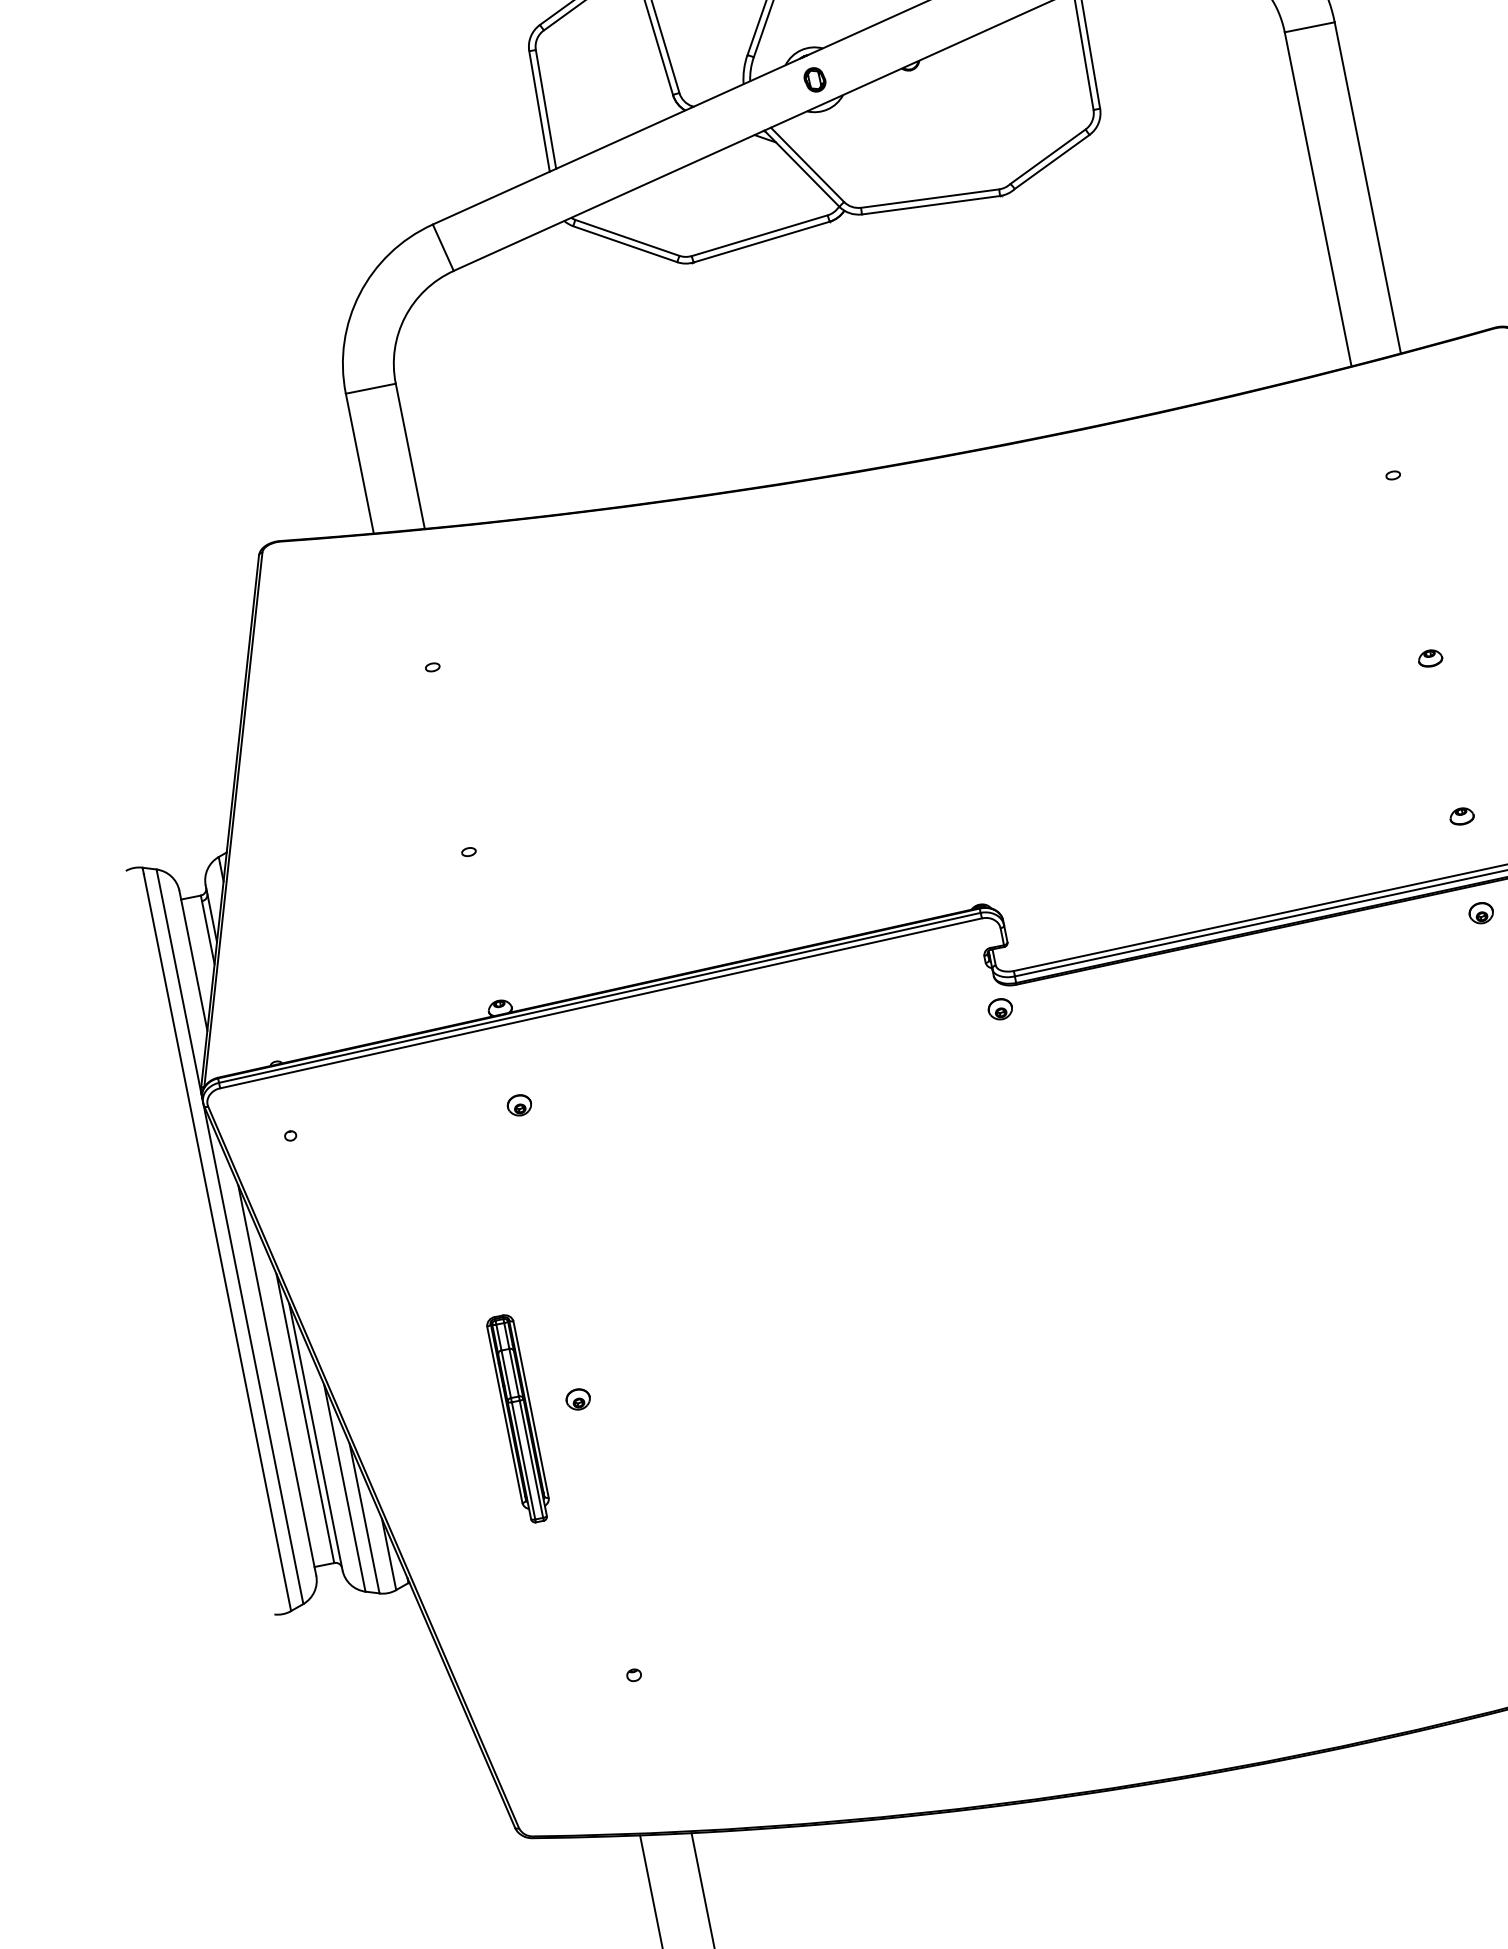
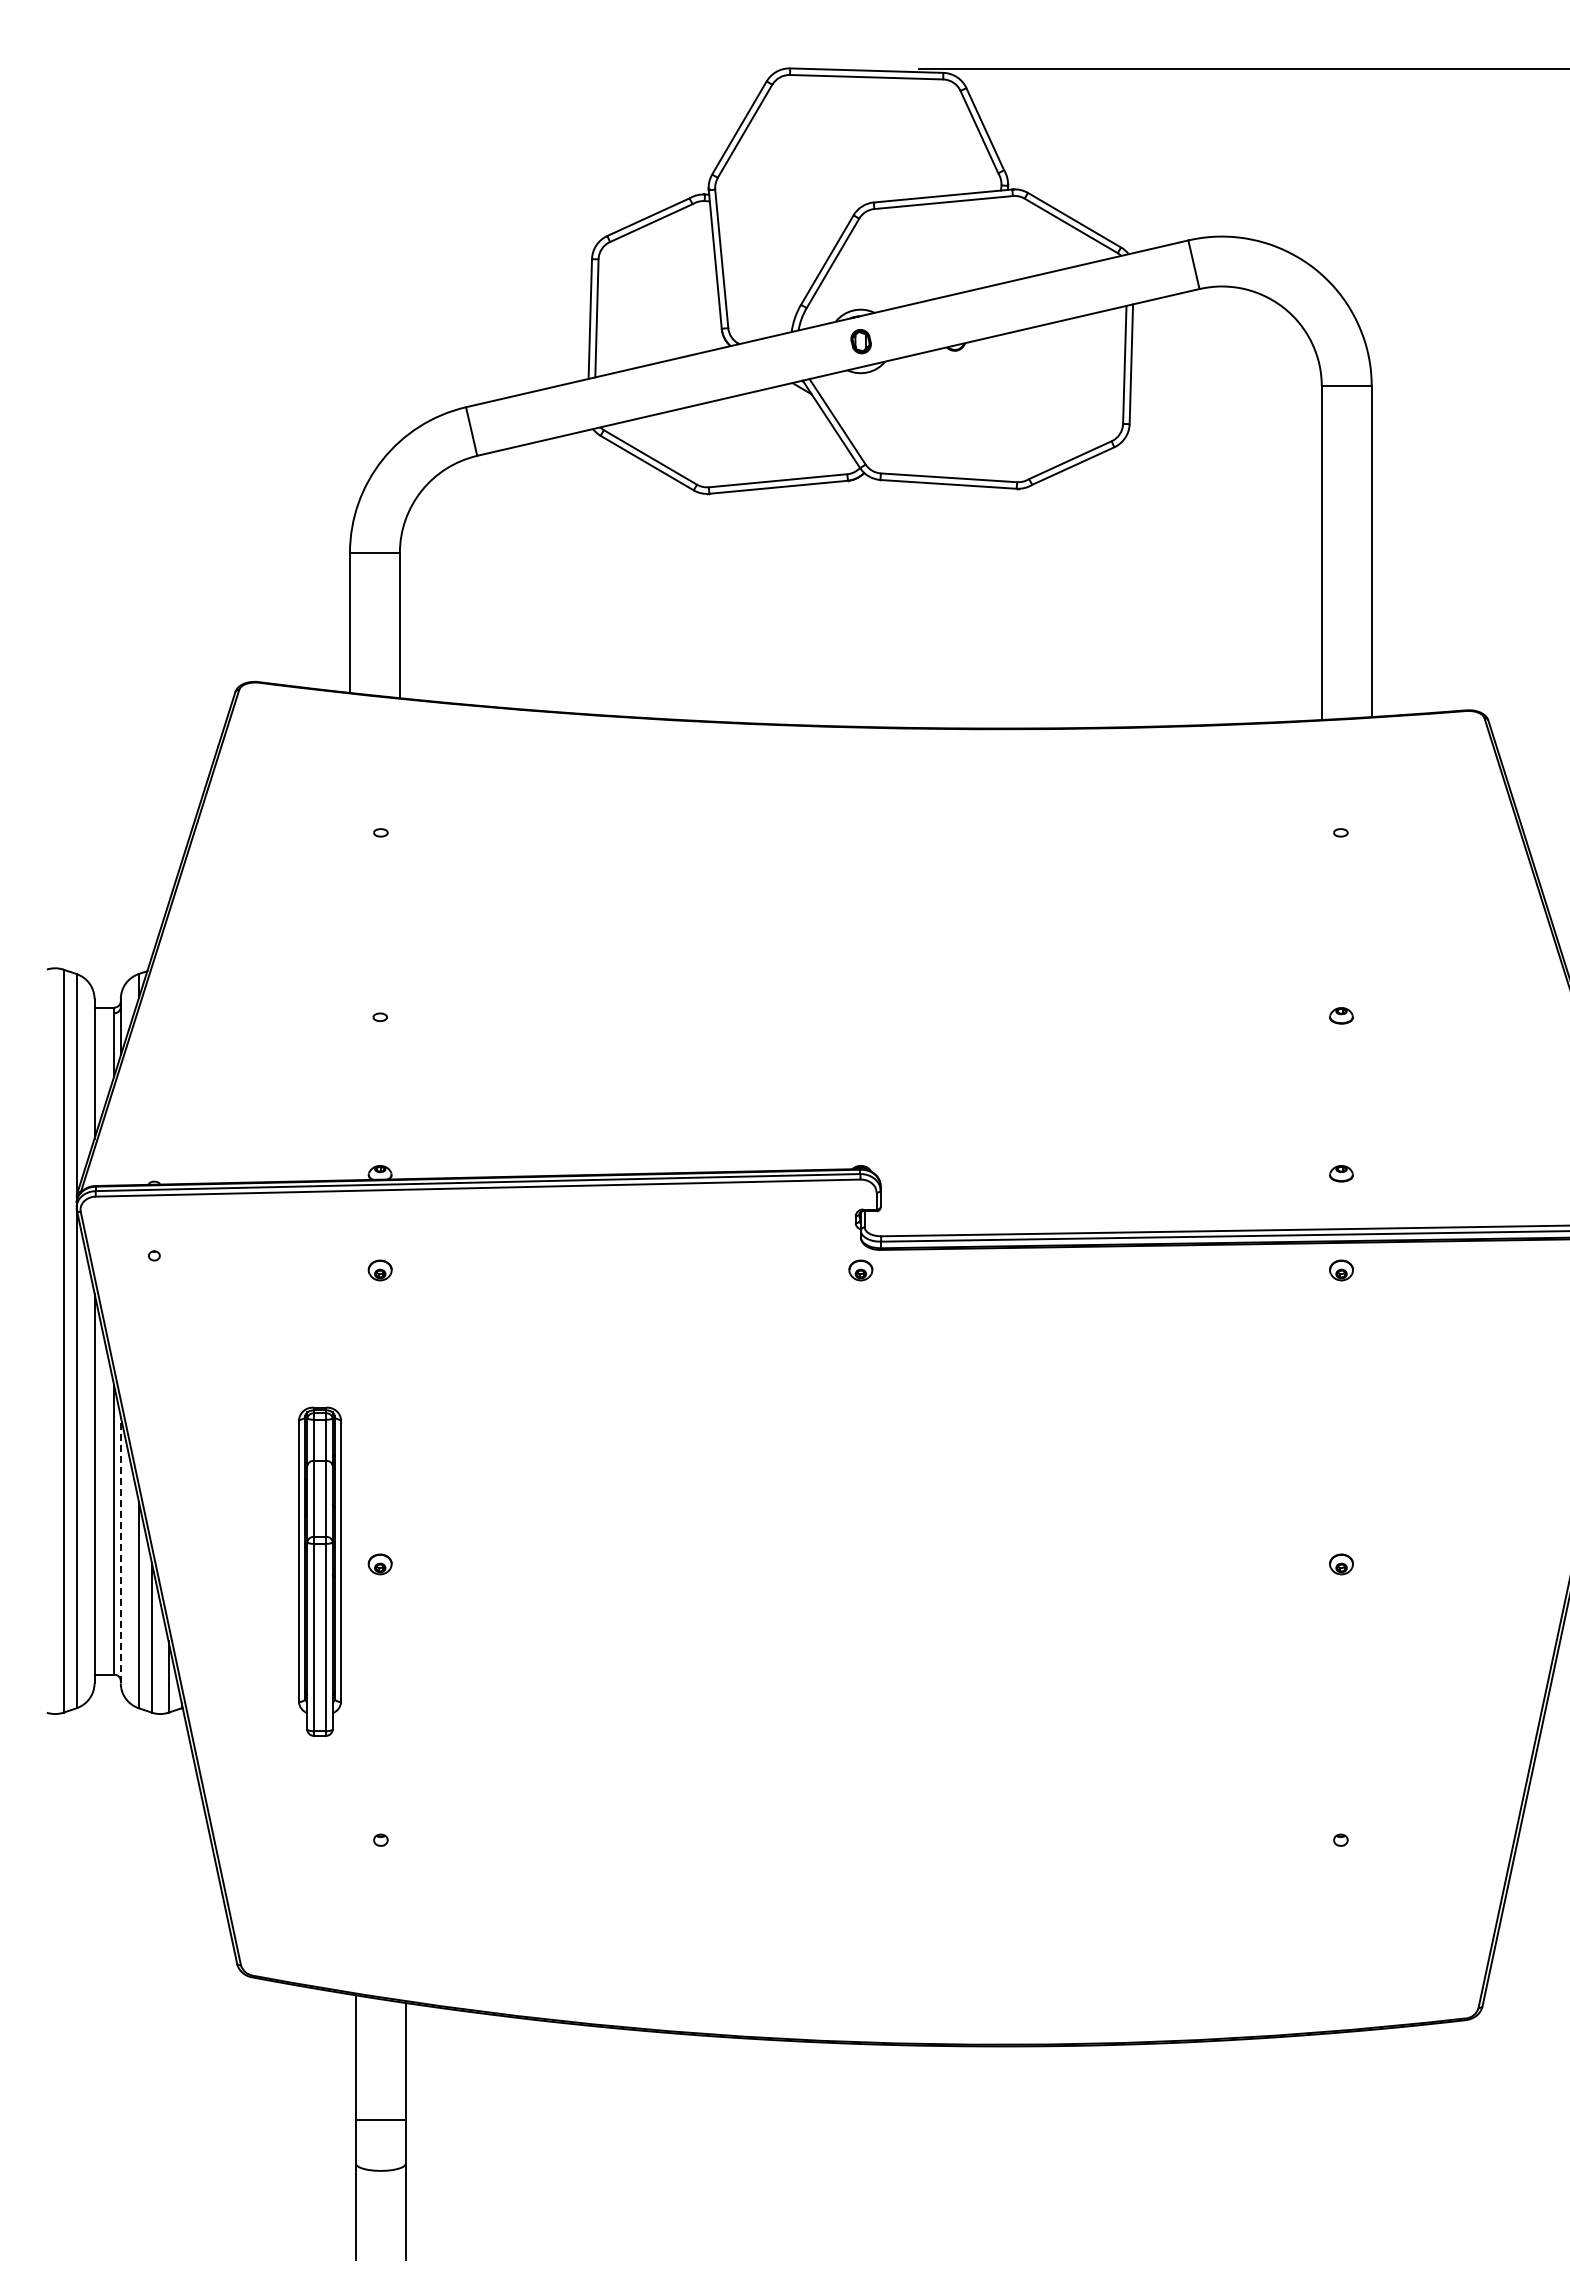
part: (518, 1418) -> (319, 1571), size x1.6
line: (315, 1436) -> (120, 1549), solid -> dashed

